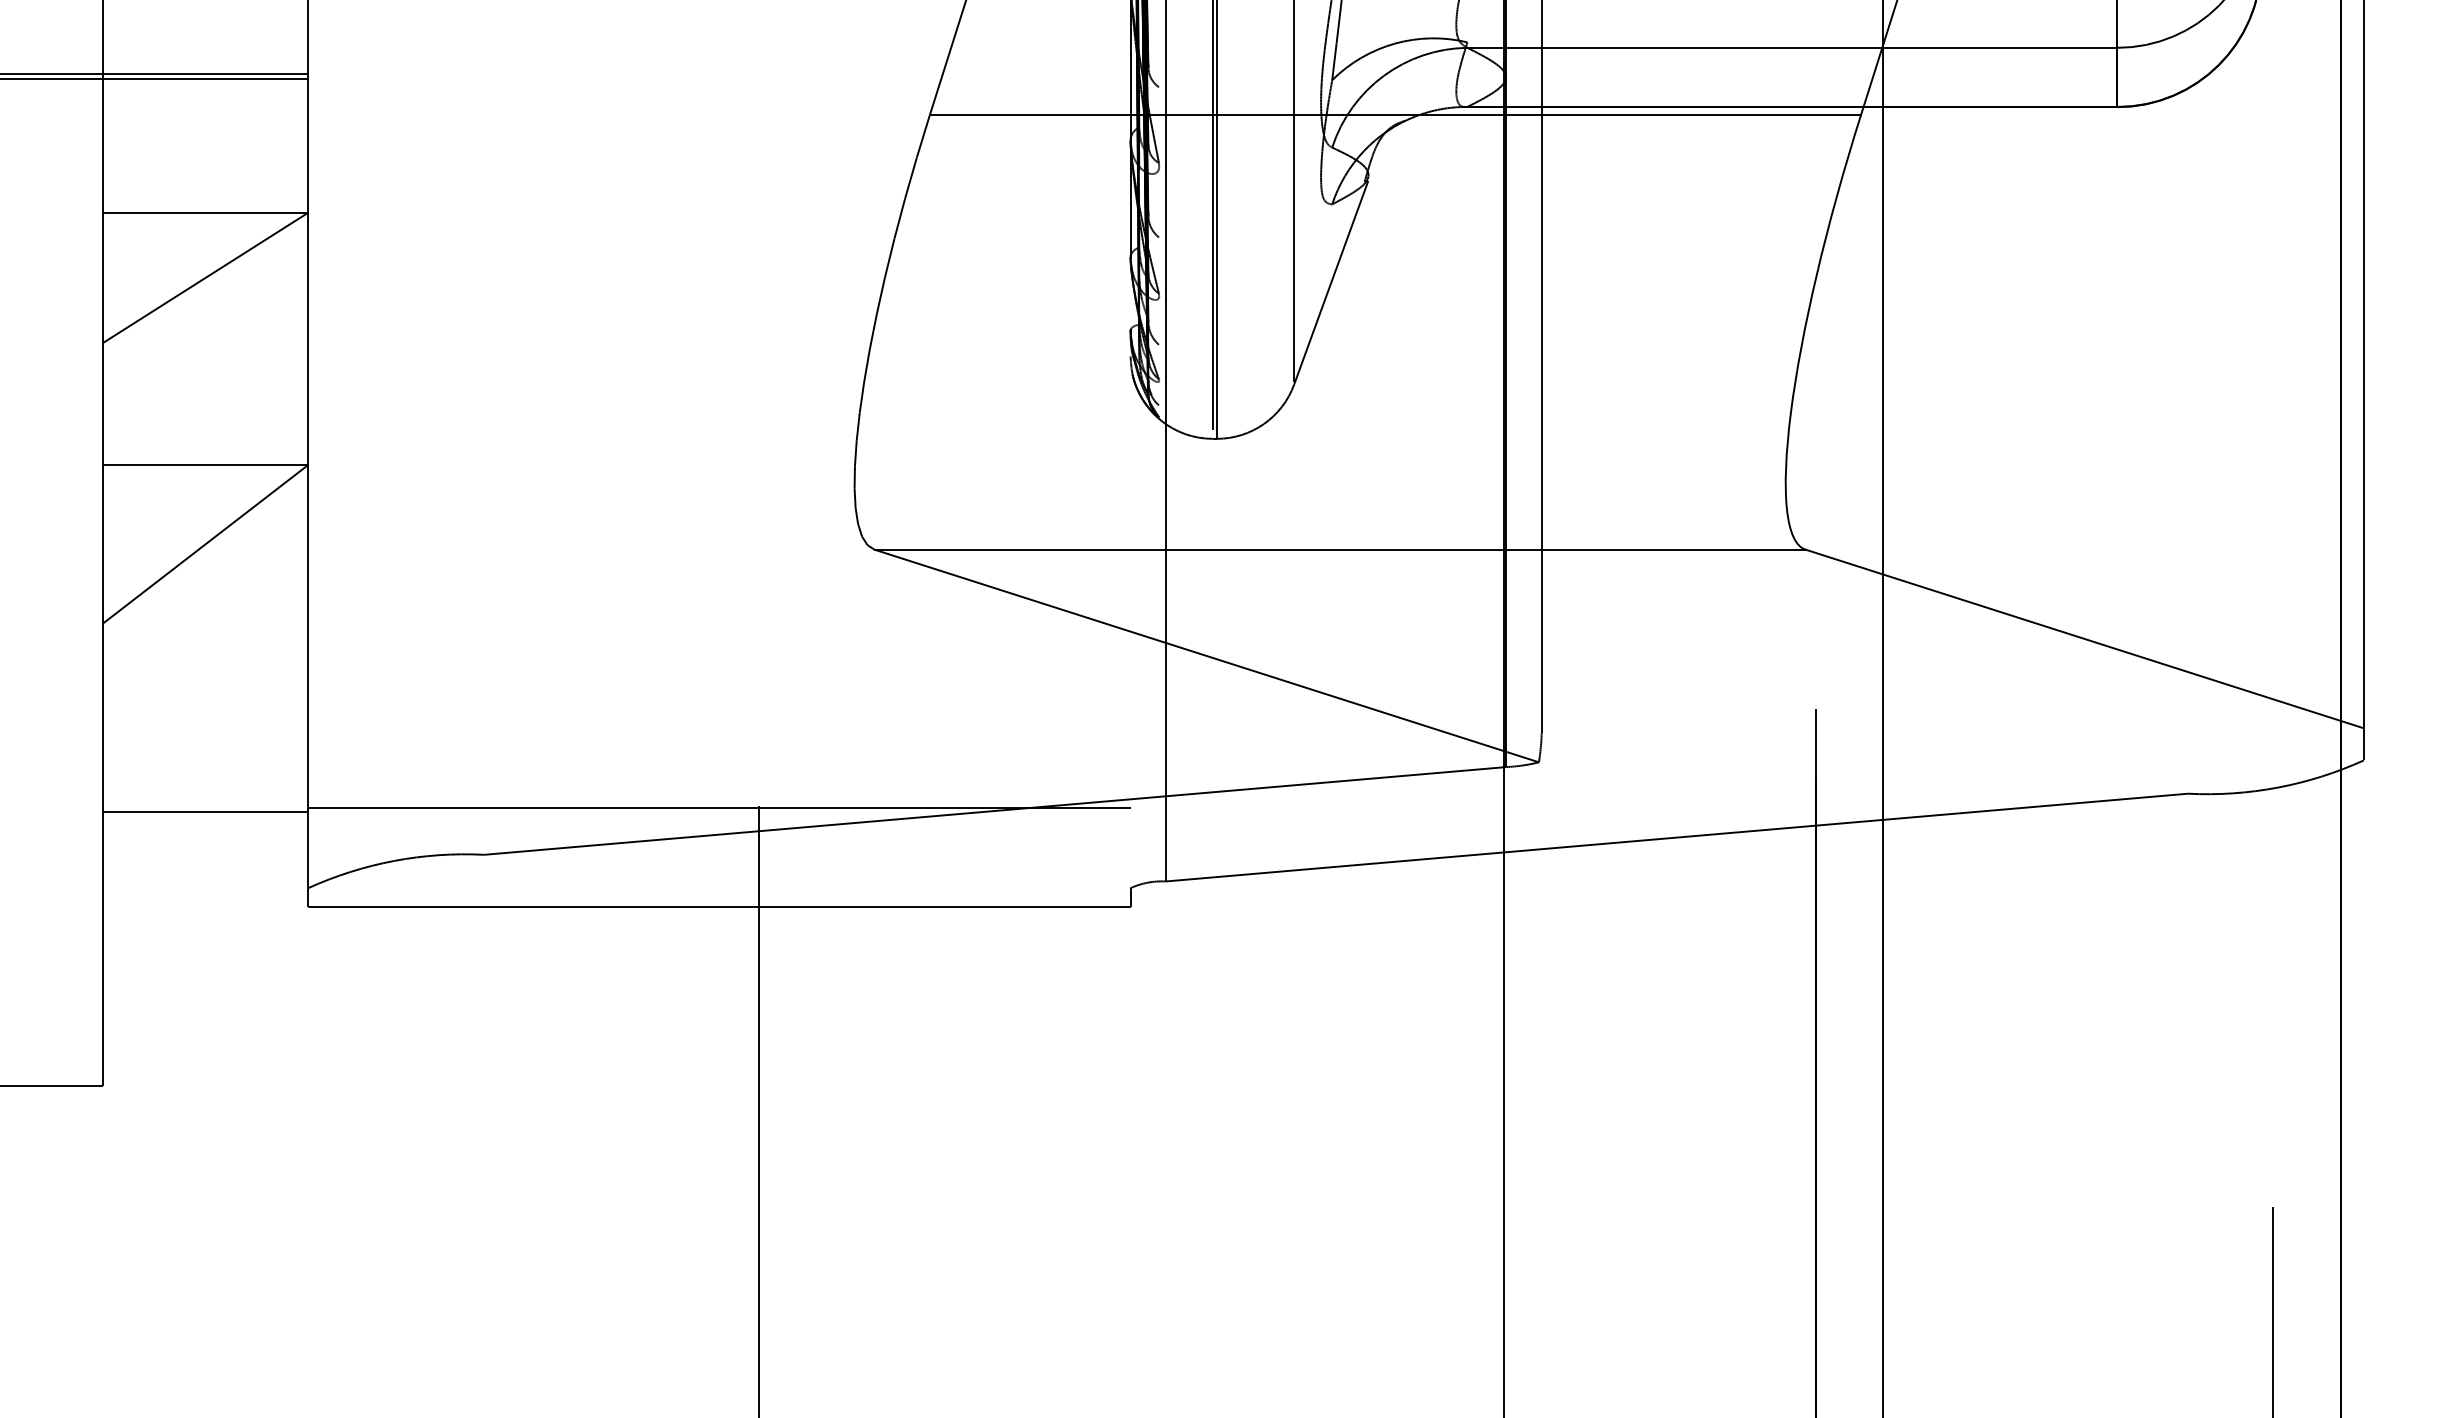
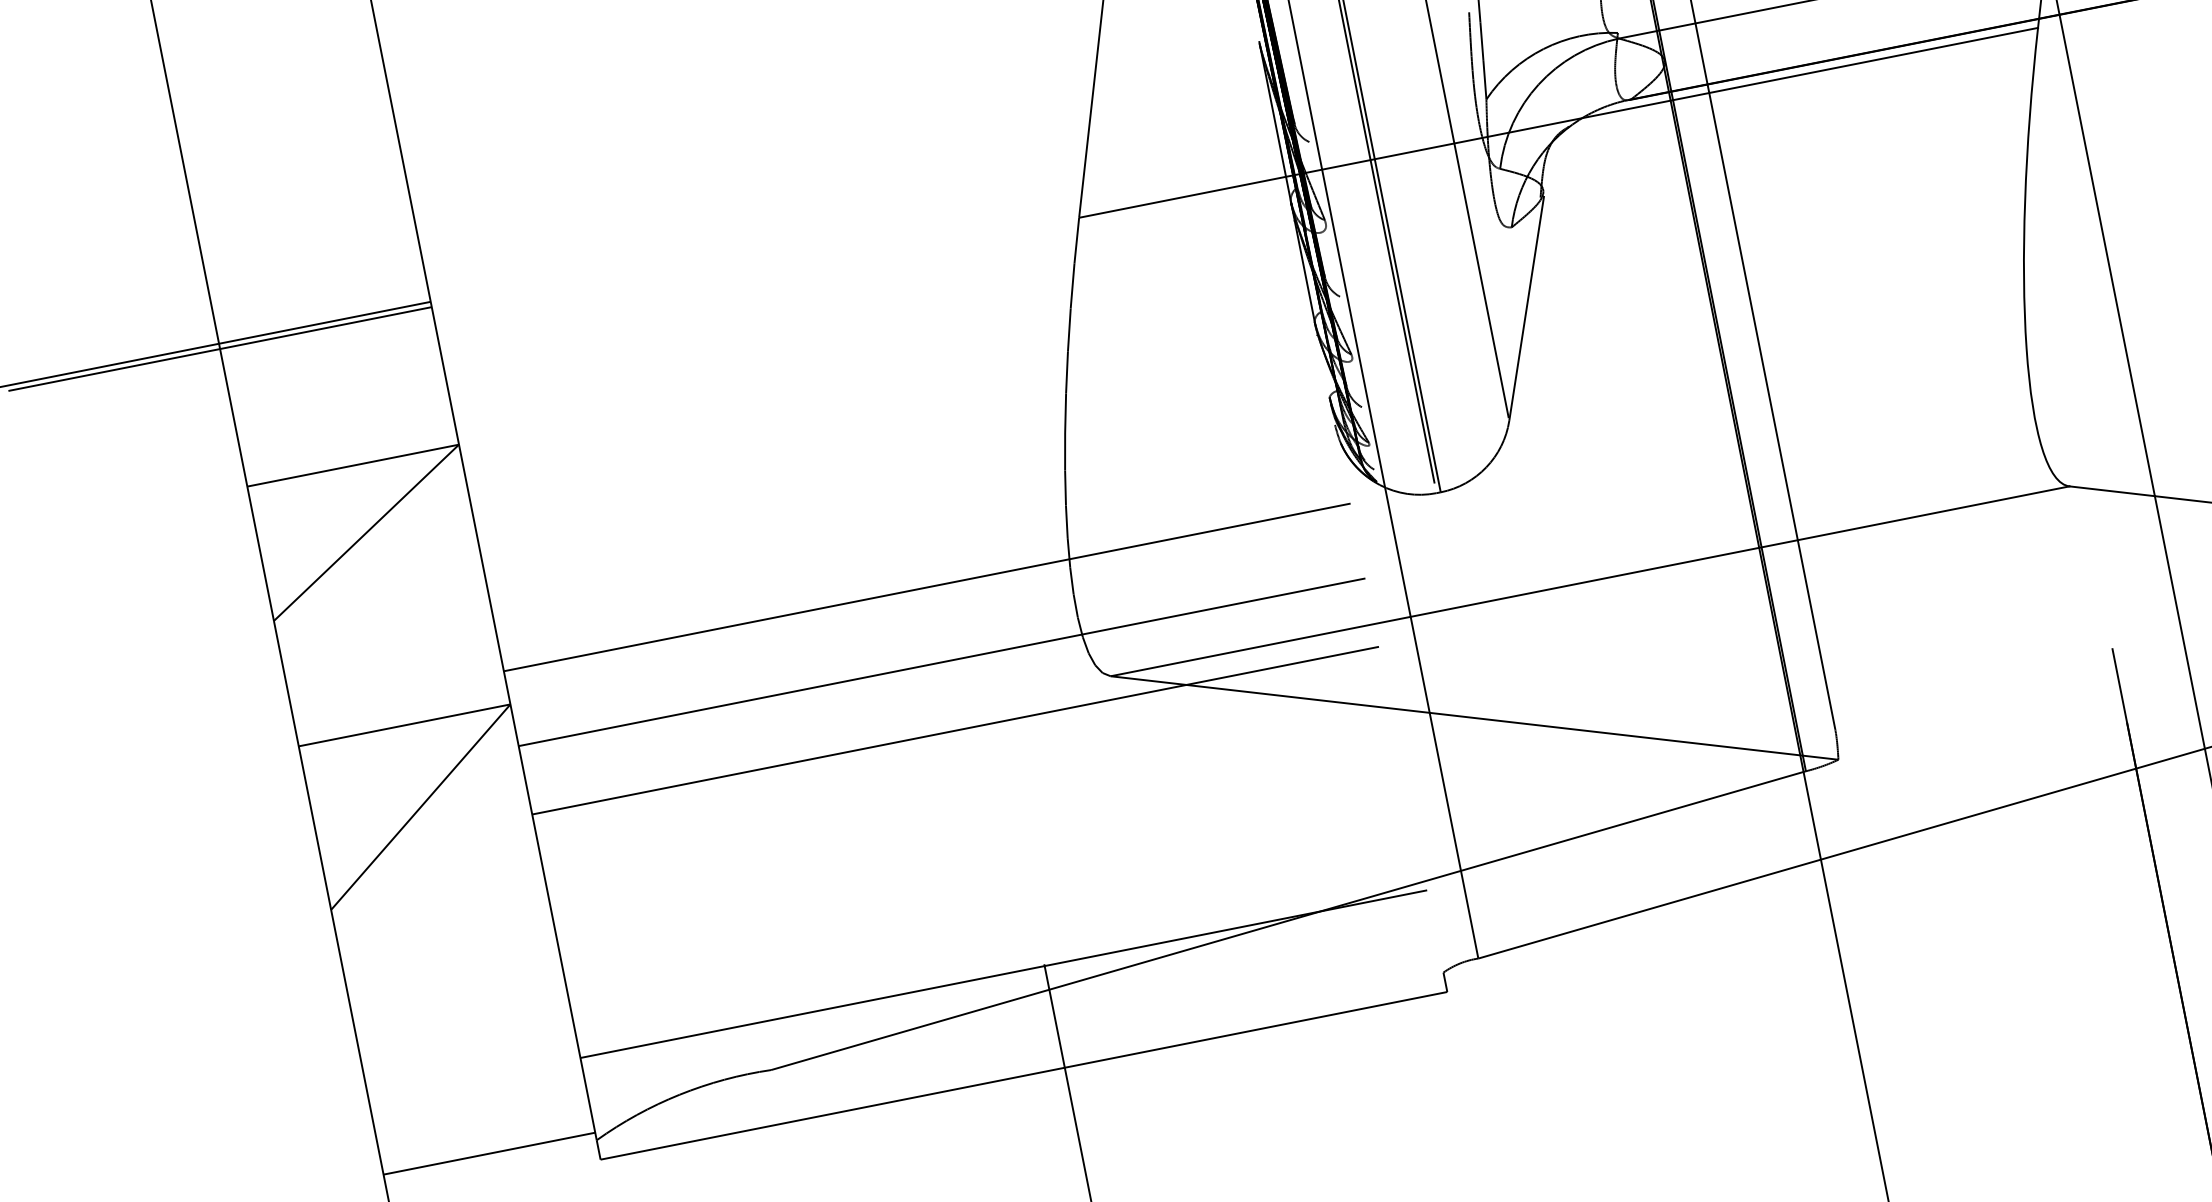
line: (719, 432) -> (927, 587), added
line: (719, 505) -> (942, 662), added
line: (719, 571) -> (955, 730), added
line: (205, 811) -> (489, 1153), moved

